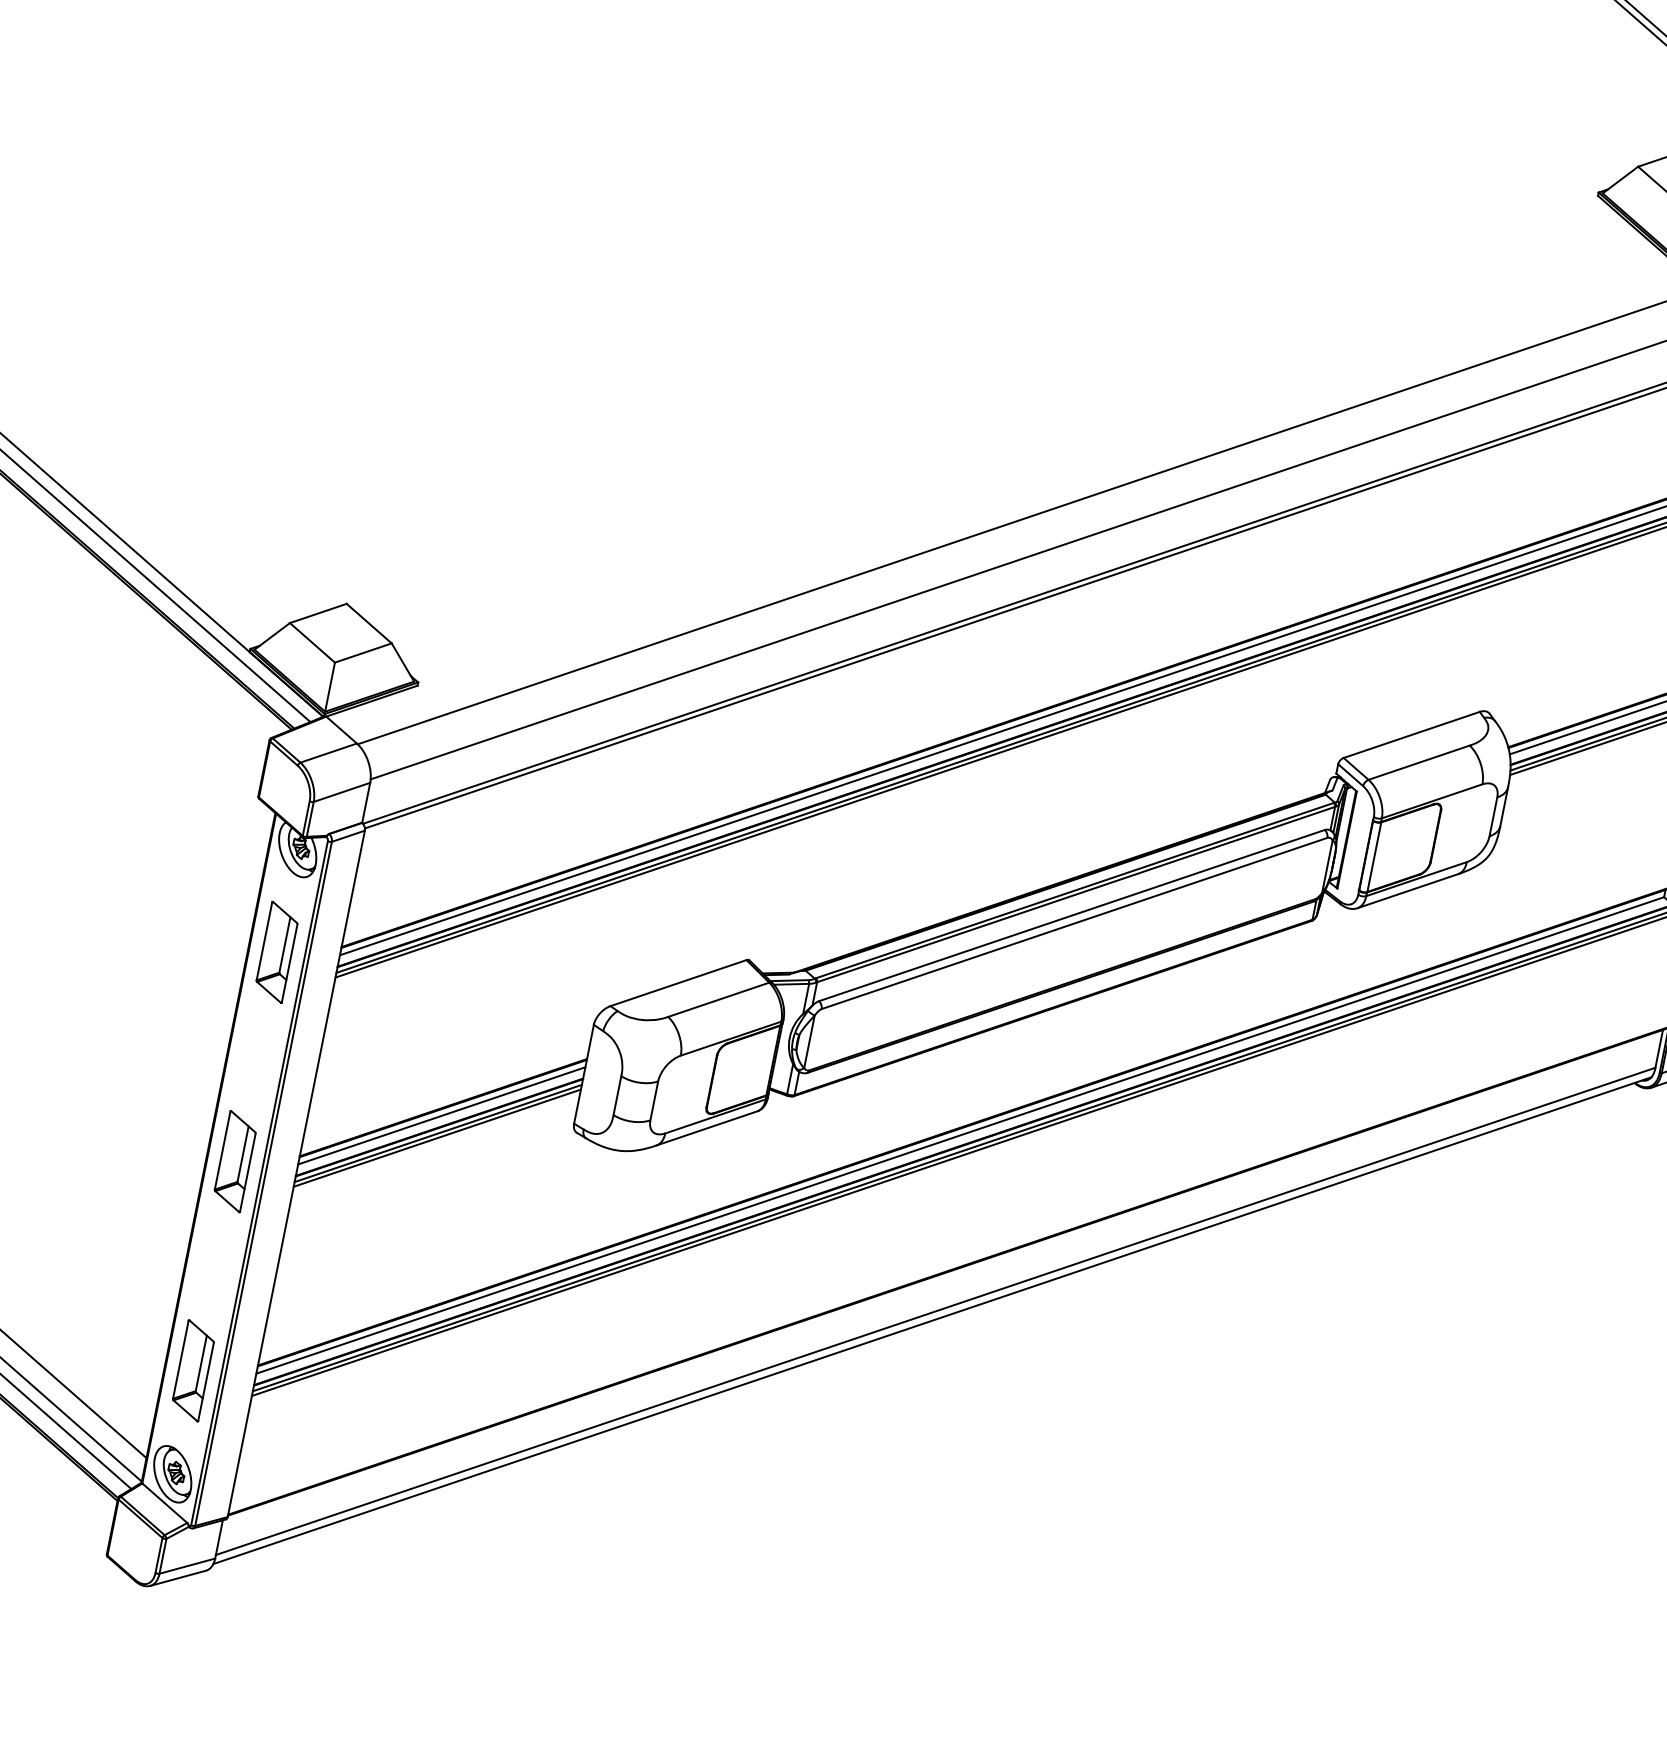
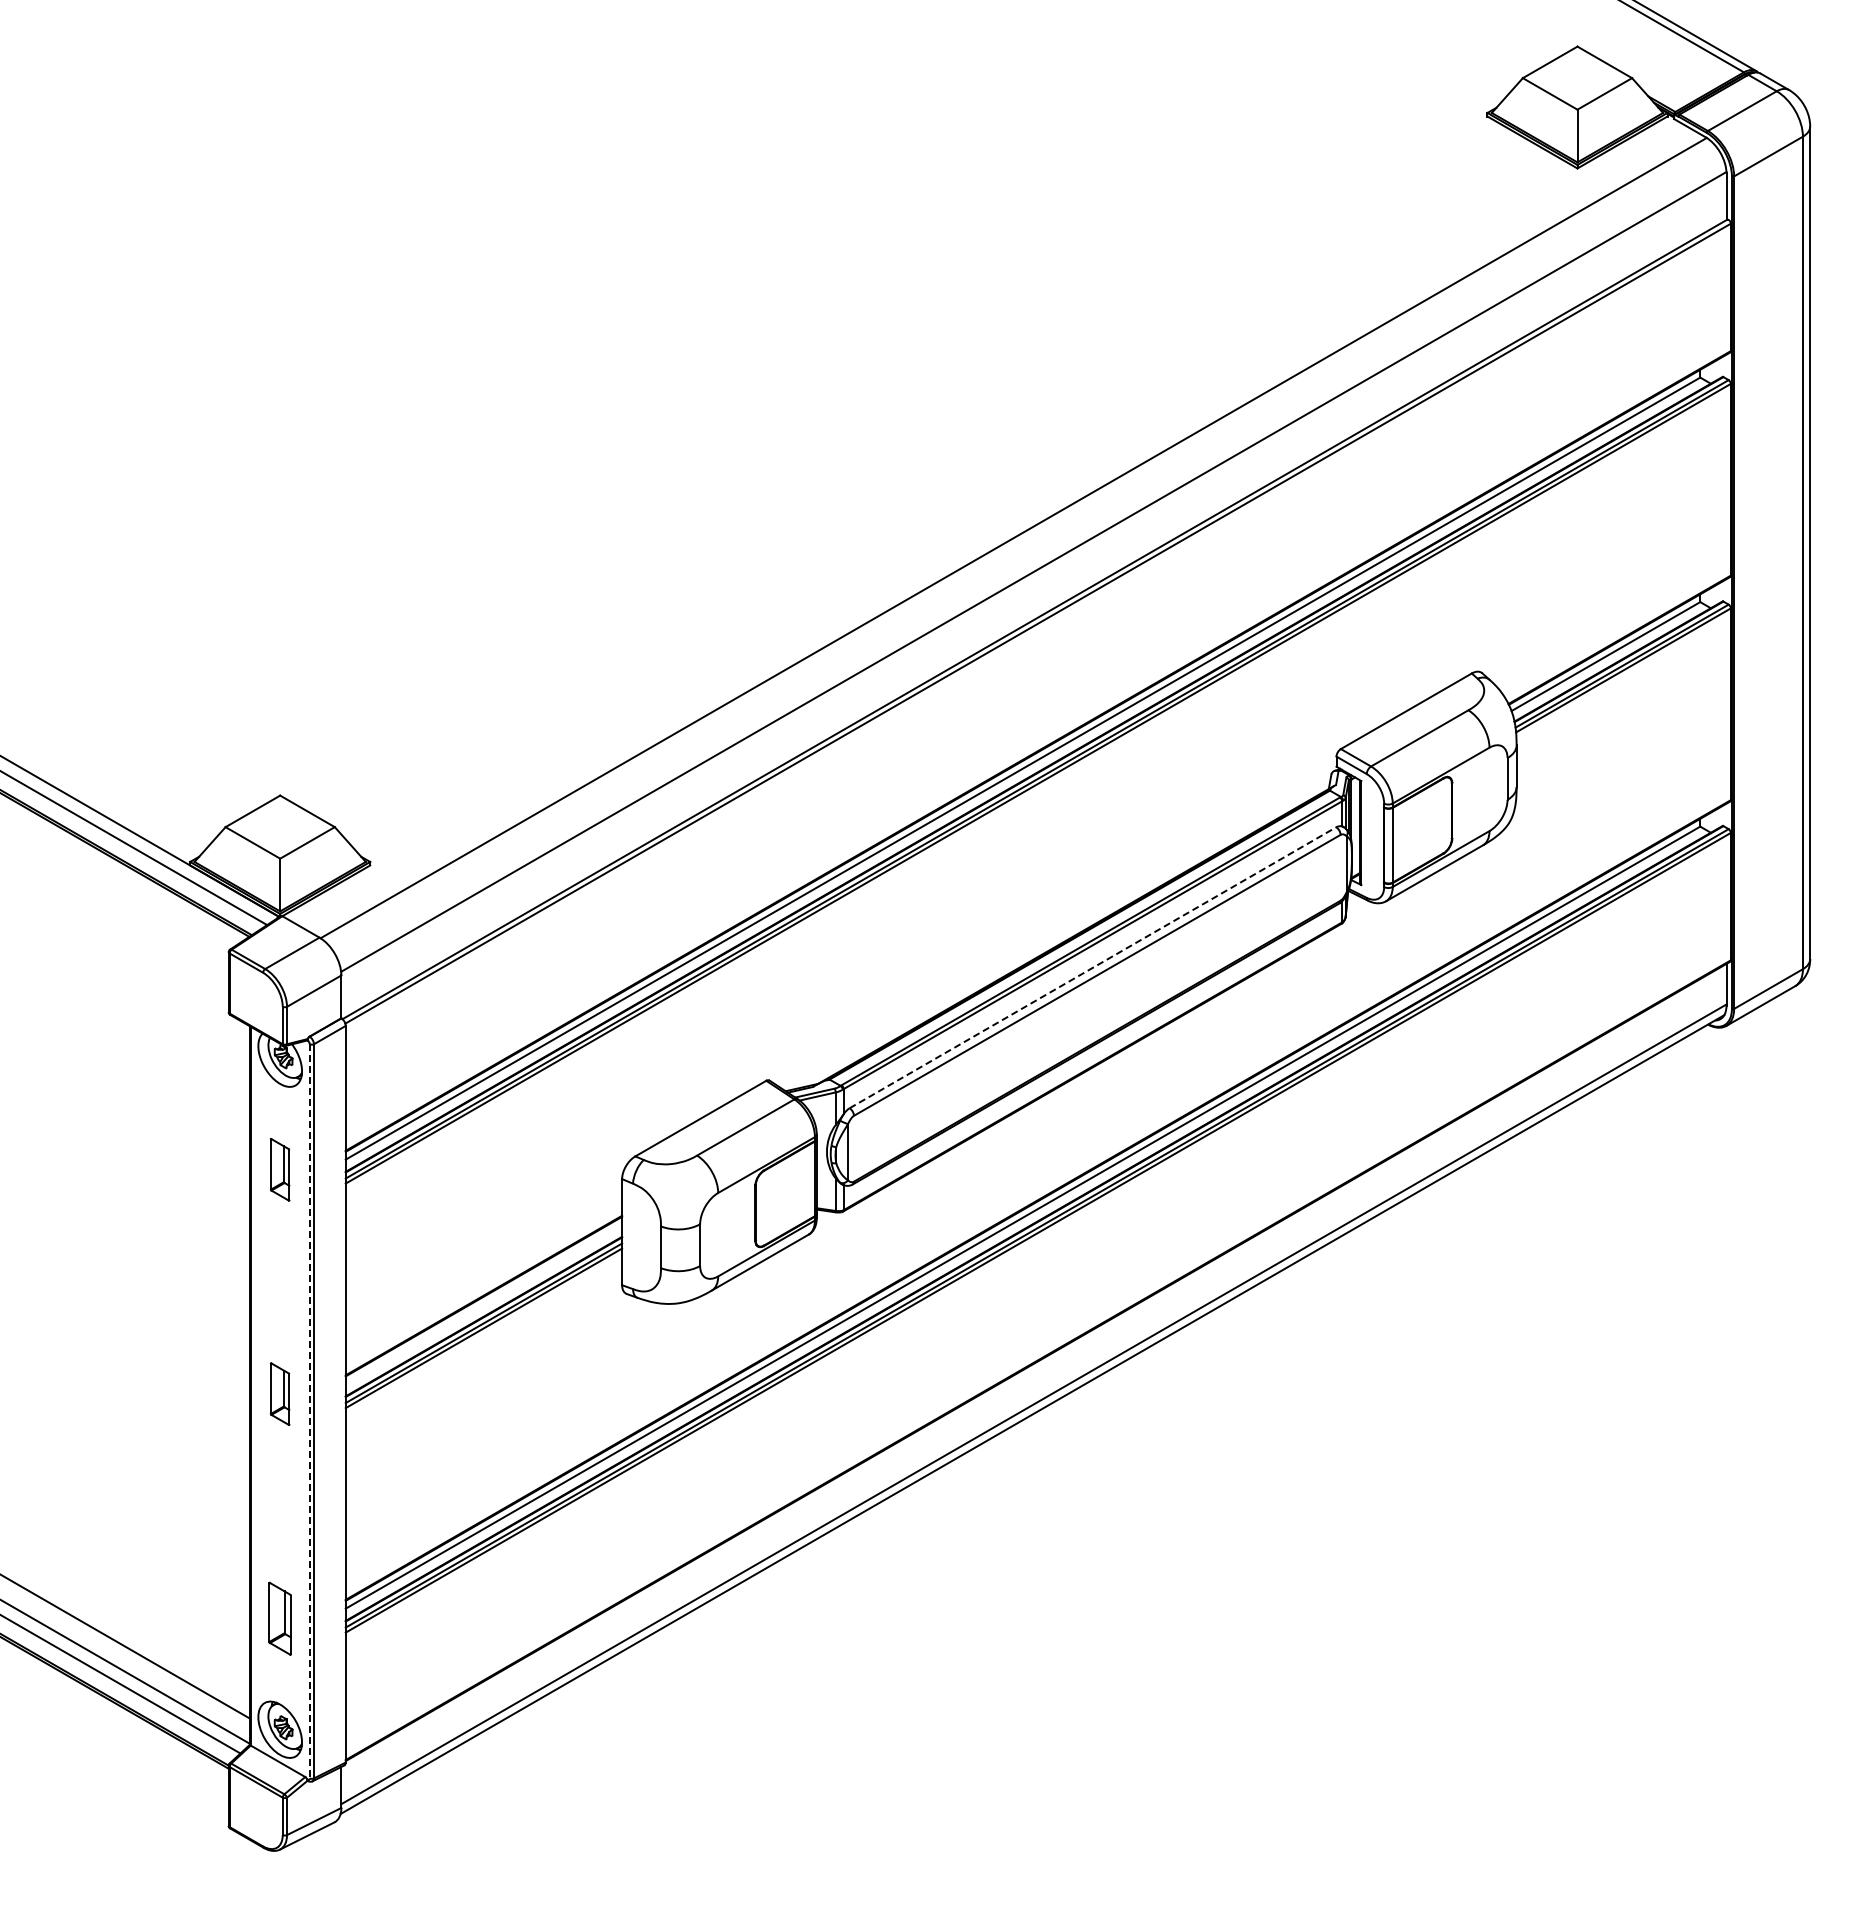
line: (1071, 915) -> (1092, 967), solid -> dashed
part: (276, 952) -> (279, 1169), size x0.6
line: (441, 1115) -> (483, 1304), removed
part: (234, 1160) -> (279, 1393), size x0.6
line: (259, 1183) -> (309, 1411), solid -> dashed
part: (192, 1370) -> (279, 1618), size x0.7

